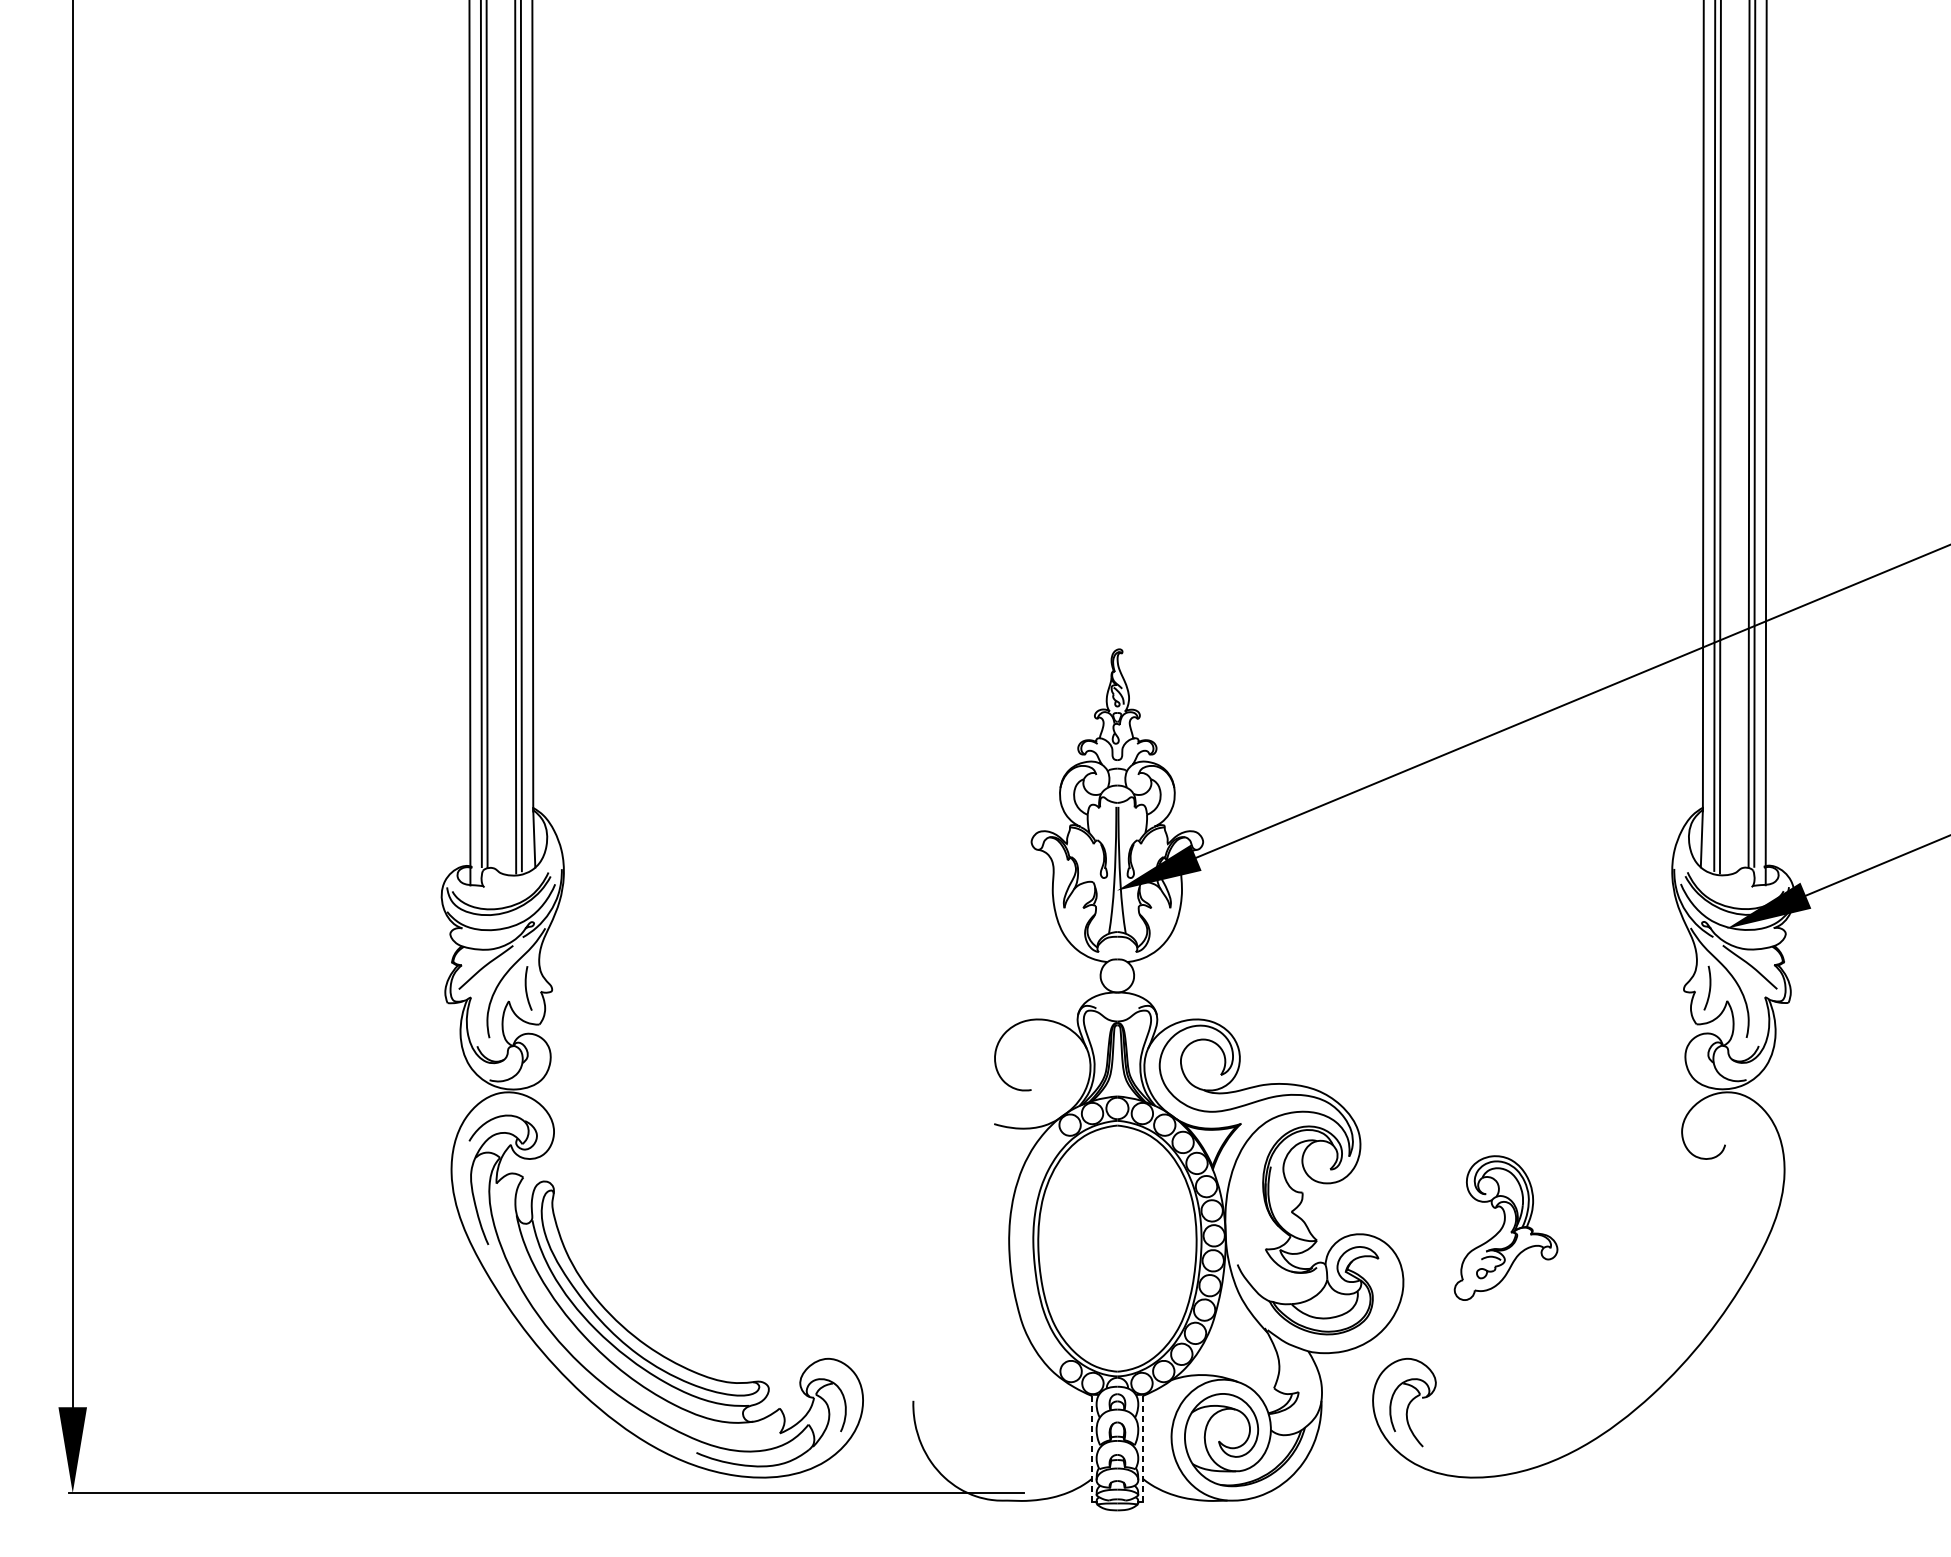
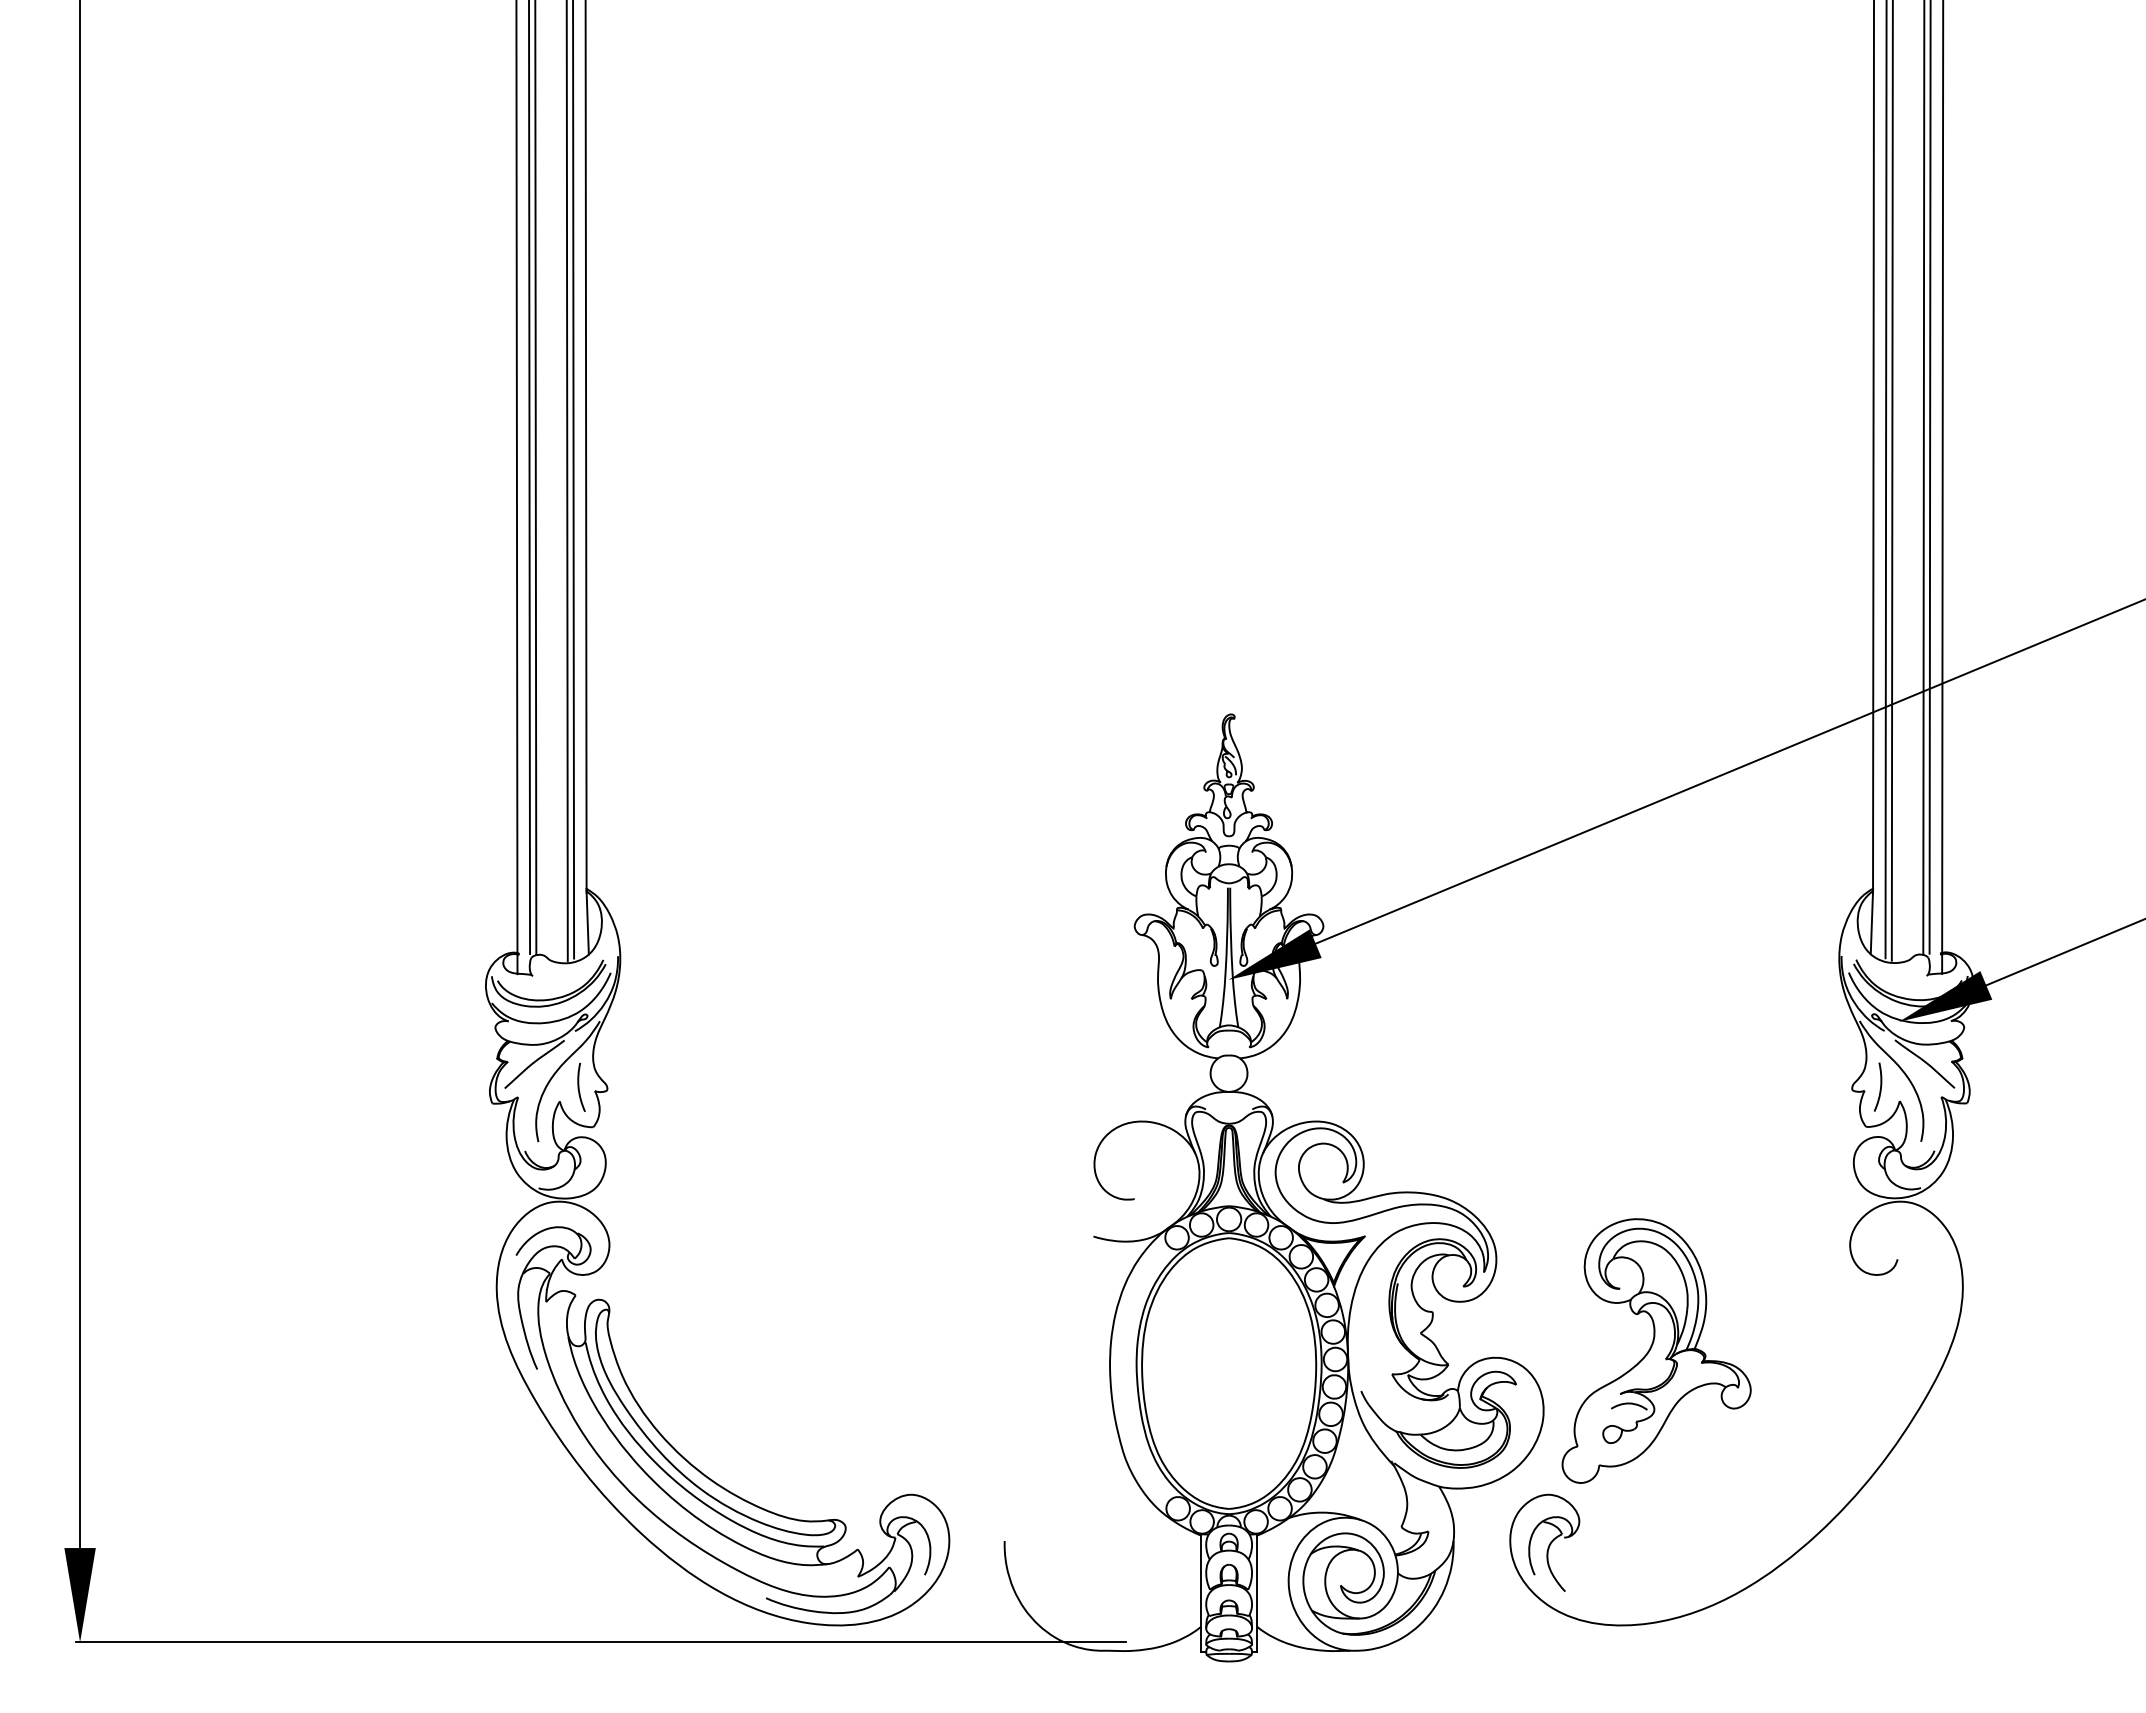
part: (1506, 1227) -> (1656, 1350), size x1.67
line: (1092, 1448) -> (1201, 1593), dashed -> solid
line: (1143, 1448) -> (1257, 1593), dashed -> solid

